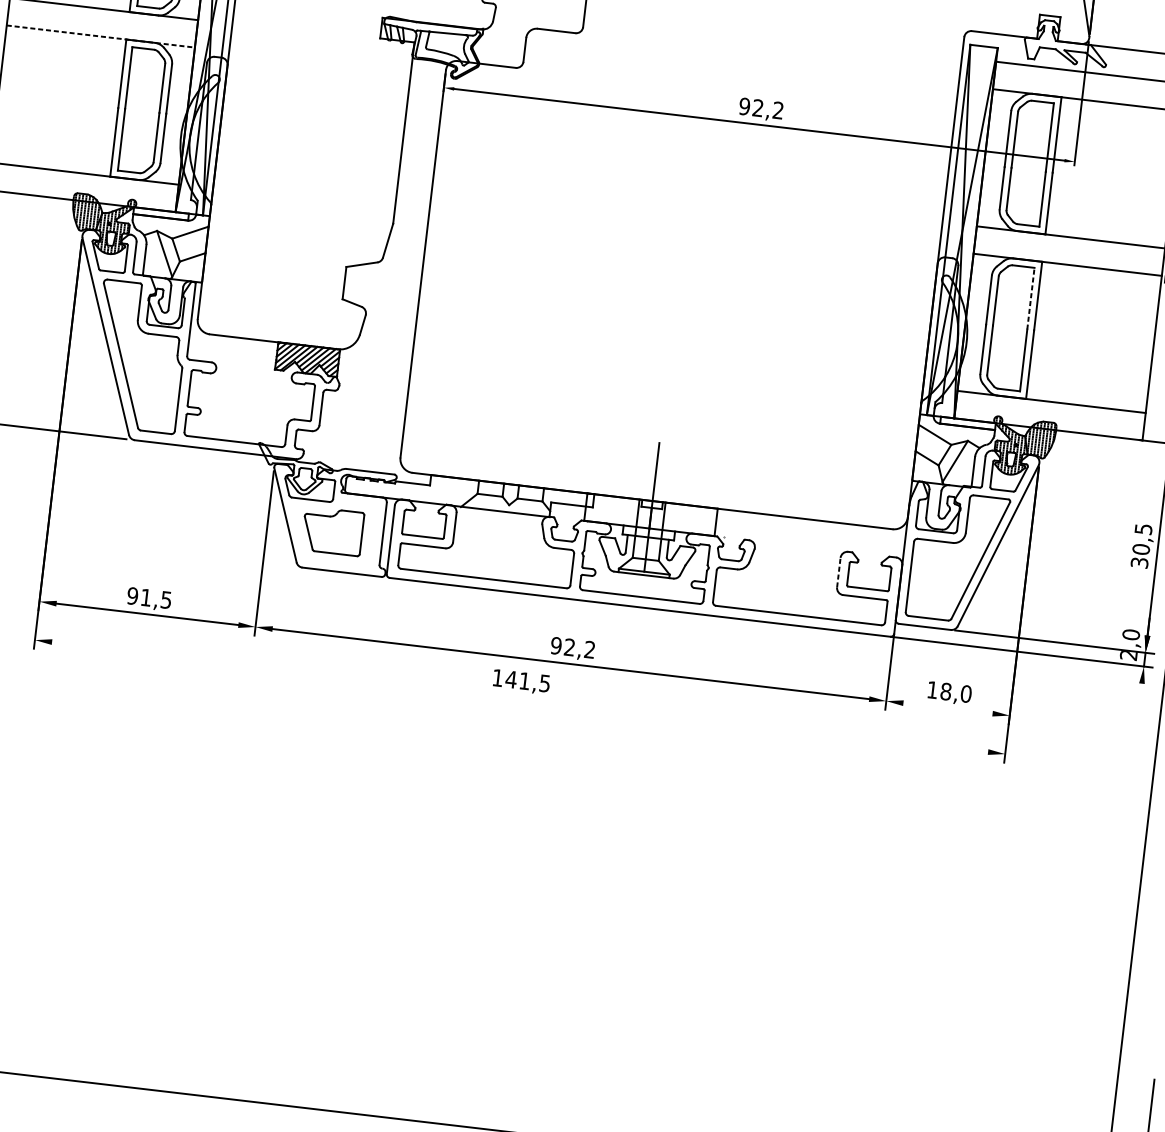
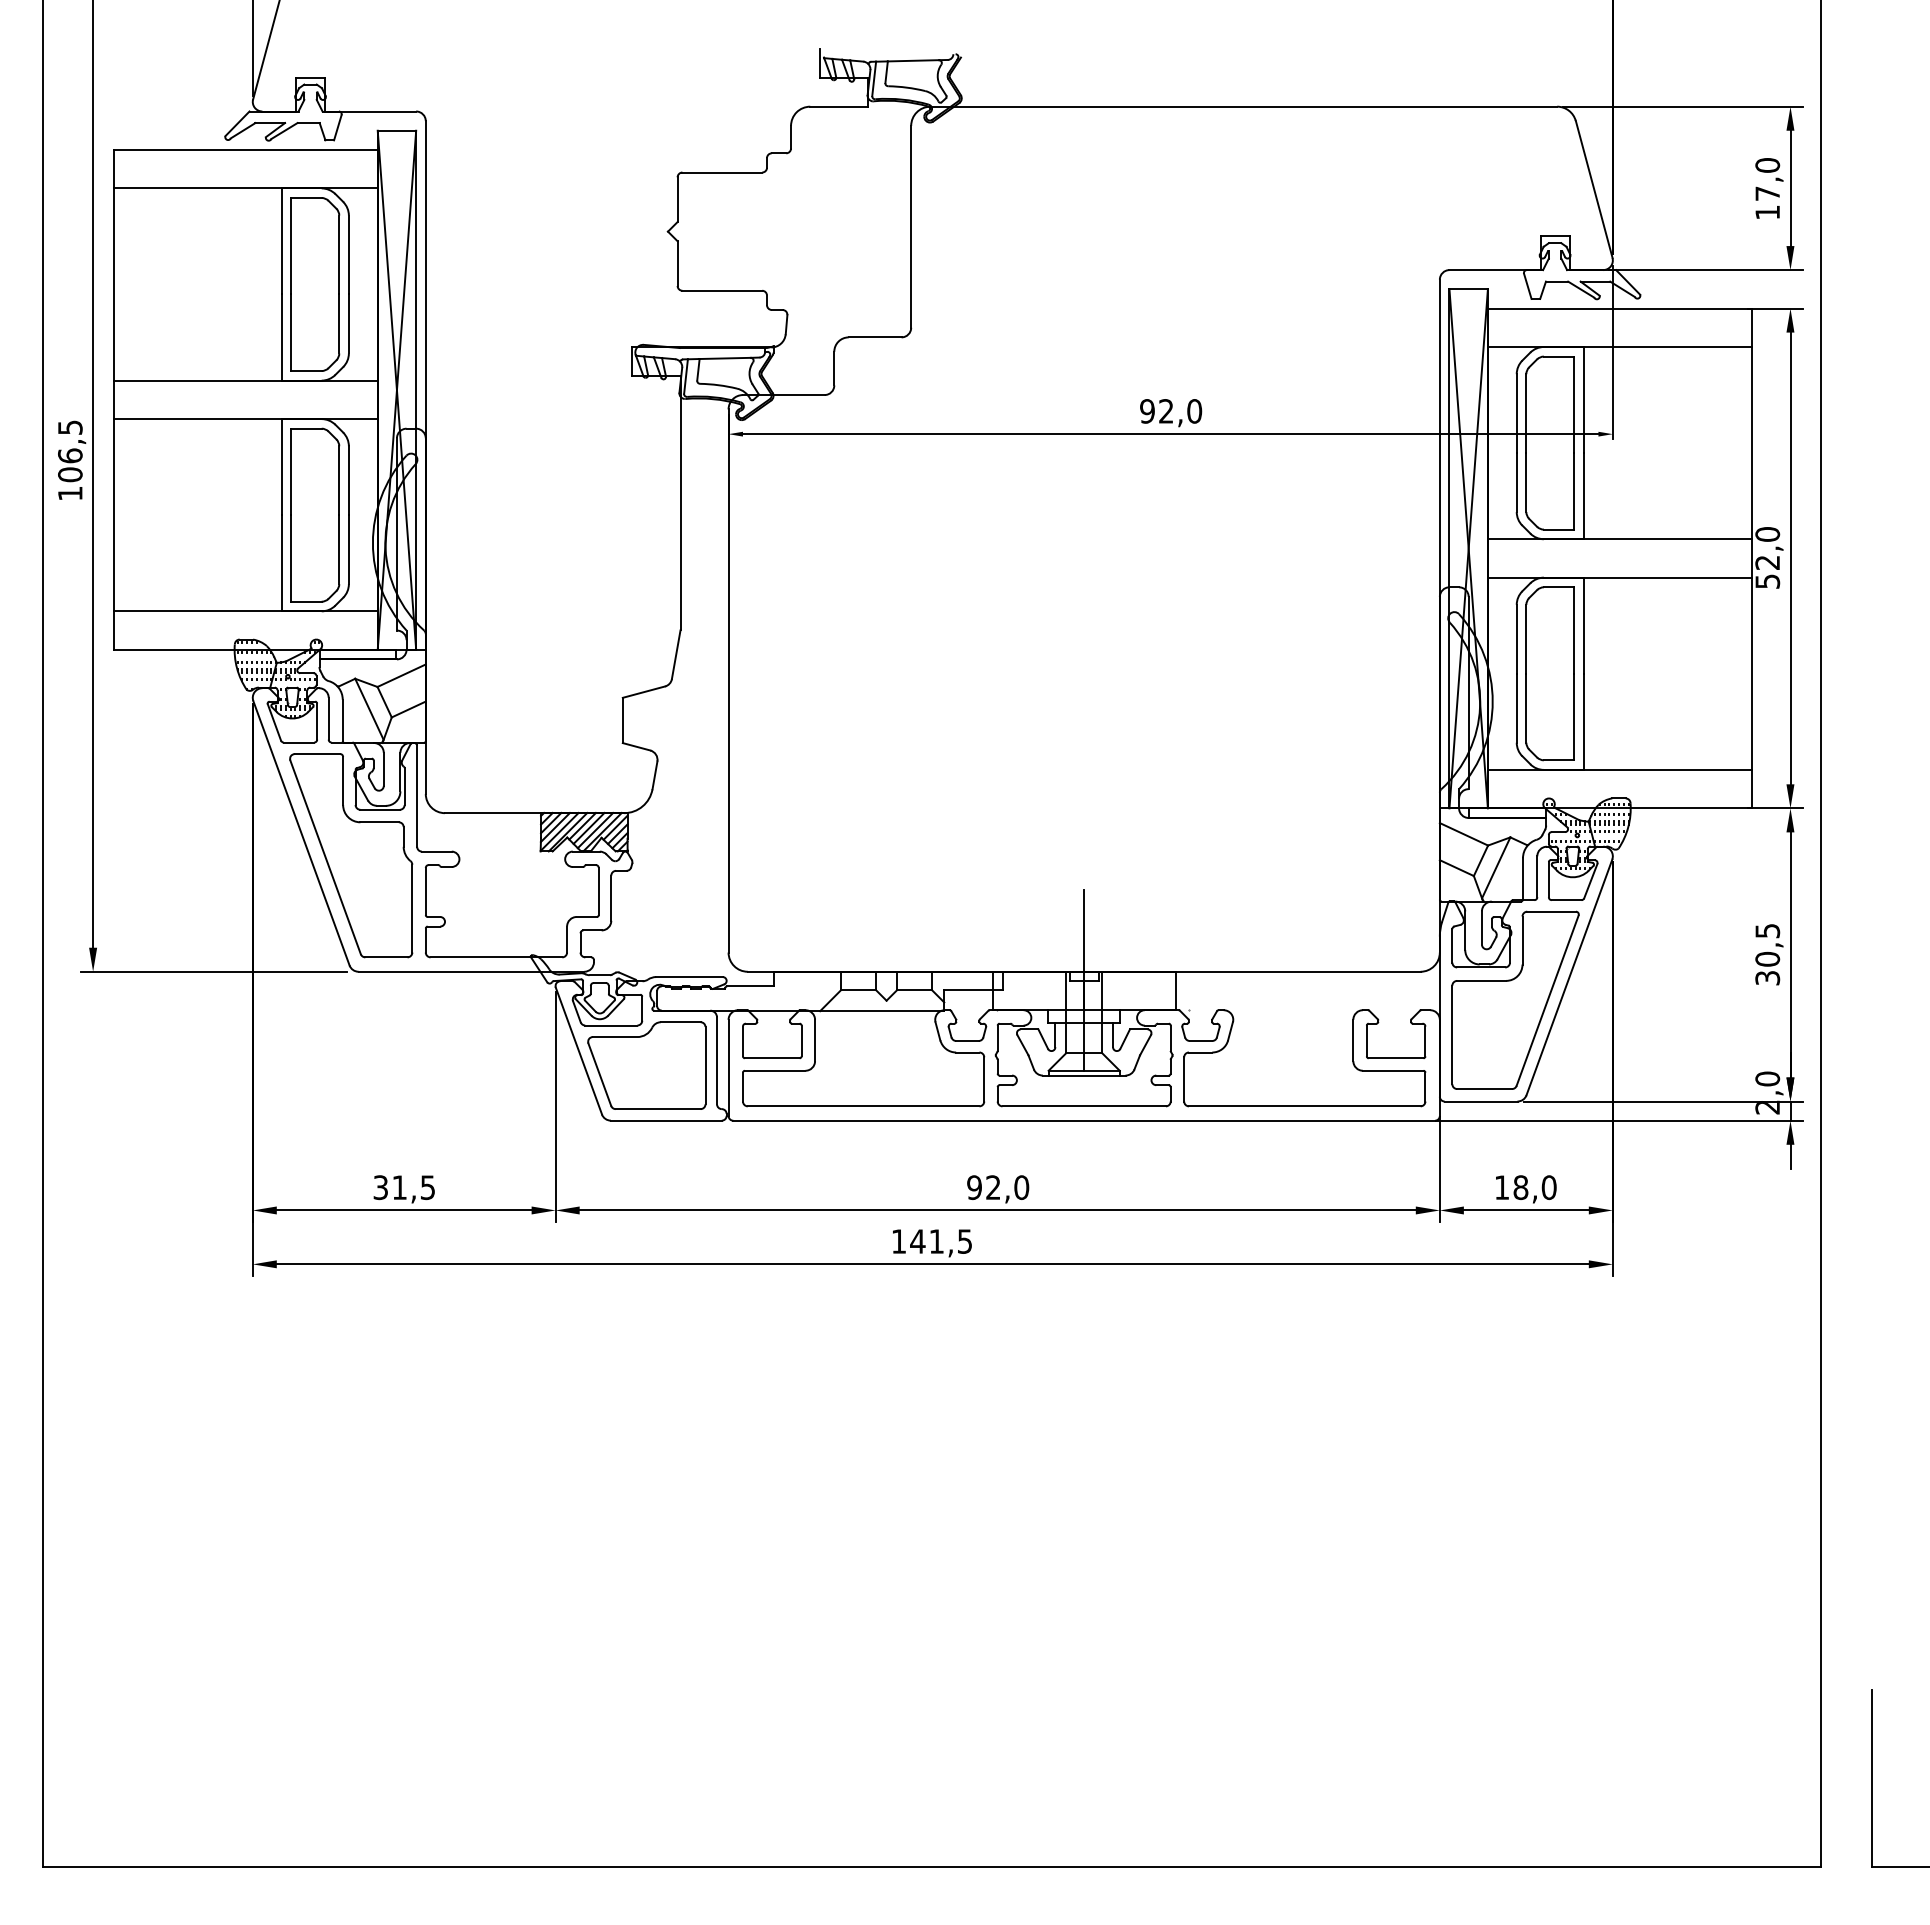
line: (100, 36) -> (245, 419), dashed -> solid
text: (778, 110) -> (1194, 411), 92,2 -> 92,0
line: (1030, 298) -> (1574, 630), dashed -> solid
part: (332, 531) -> (646, 1065), size x1.43
line: (838, 572) -> (1353, 1040), dashed -> solid
text: (132, 595) -> (380, 1187), 91,5 -> 31,5
text: (589, 649) -> (1021, 1187), 92,2 -> 92,0
line: (1140, 692) -> (1790, 1156), added
line: (519, 697) -> (932, 1264), added
line: (947, 708) -> (1525, 1210), added

